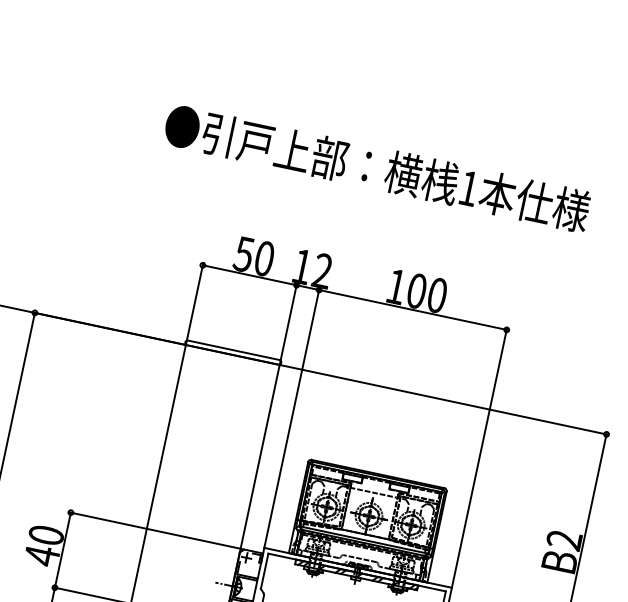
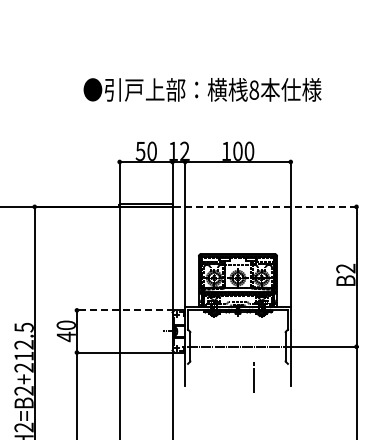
text: (467, 187) -> (253, 89), 1 -> 8
line: (445, 399) -> (265, 206), solid -> dashed
line: (155, 530) -> (124, 310), solid -> dashed

